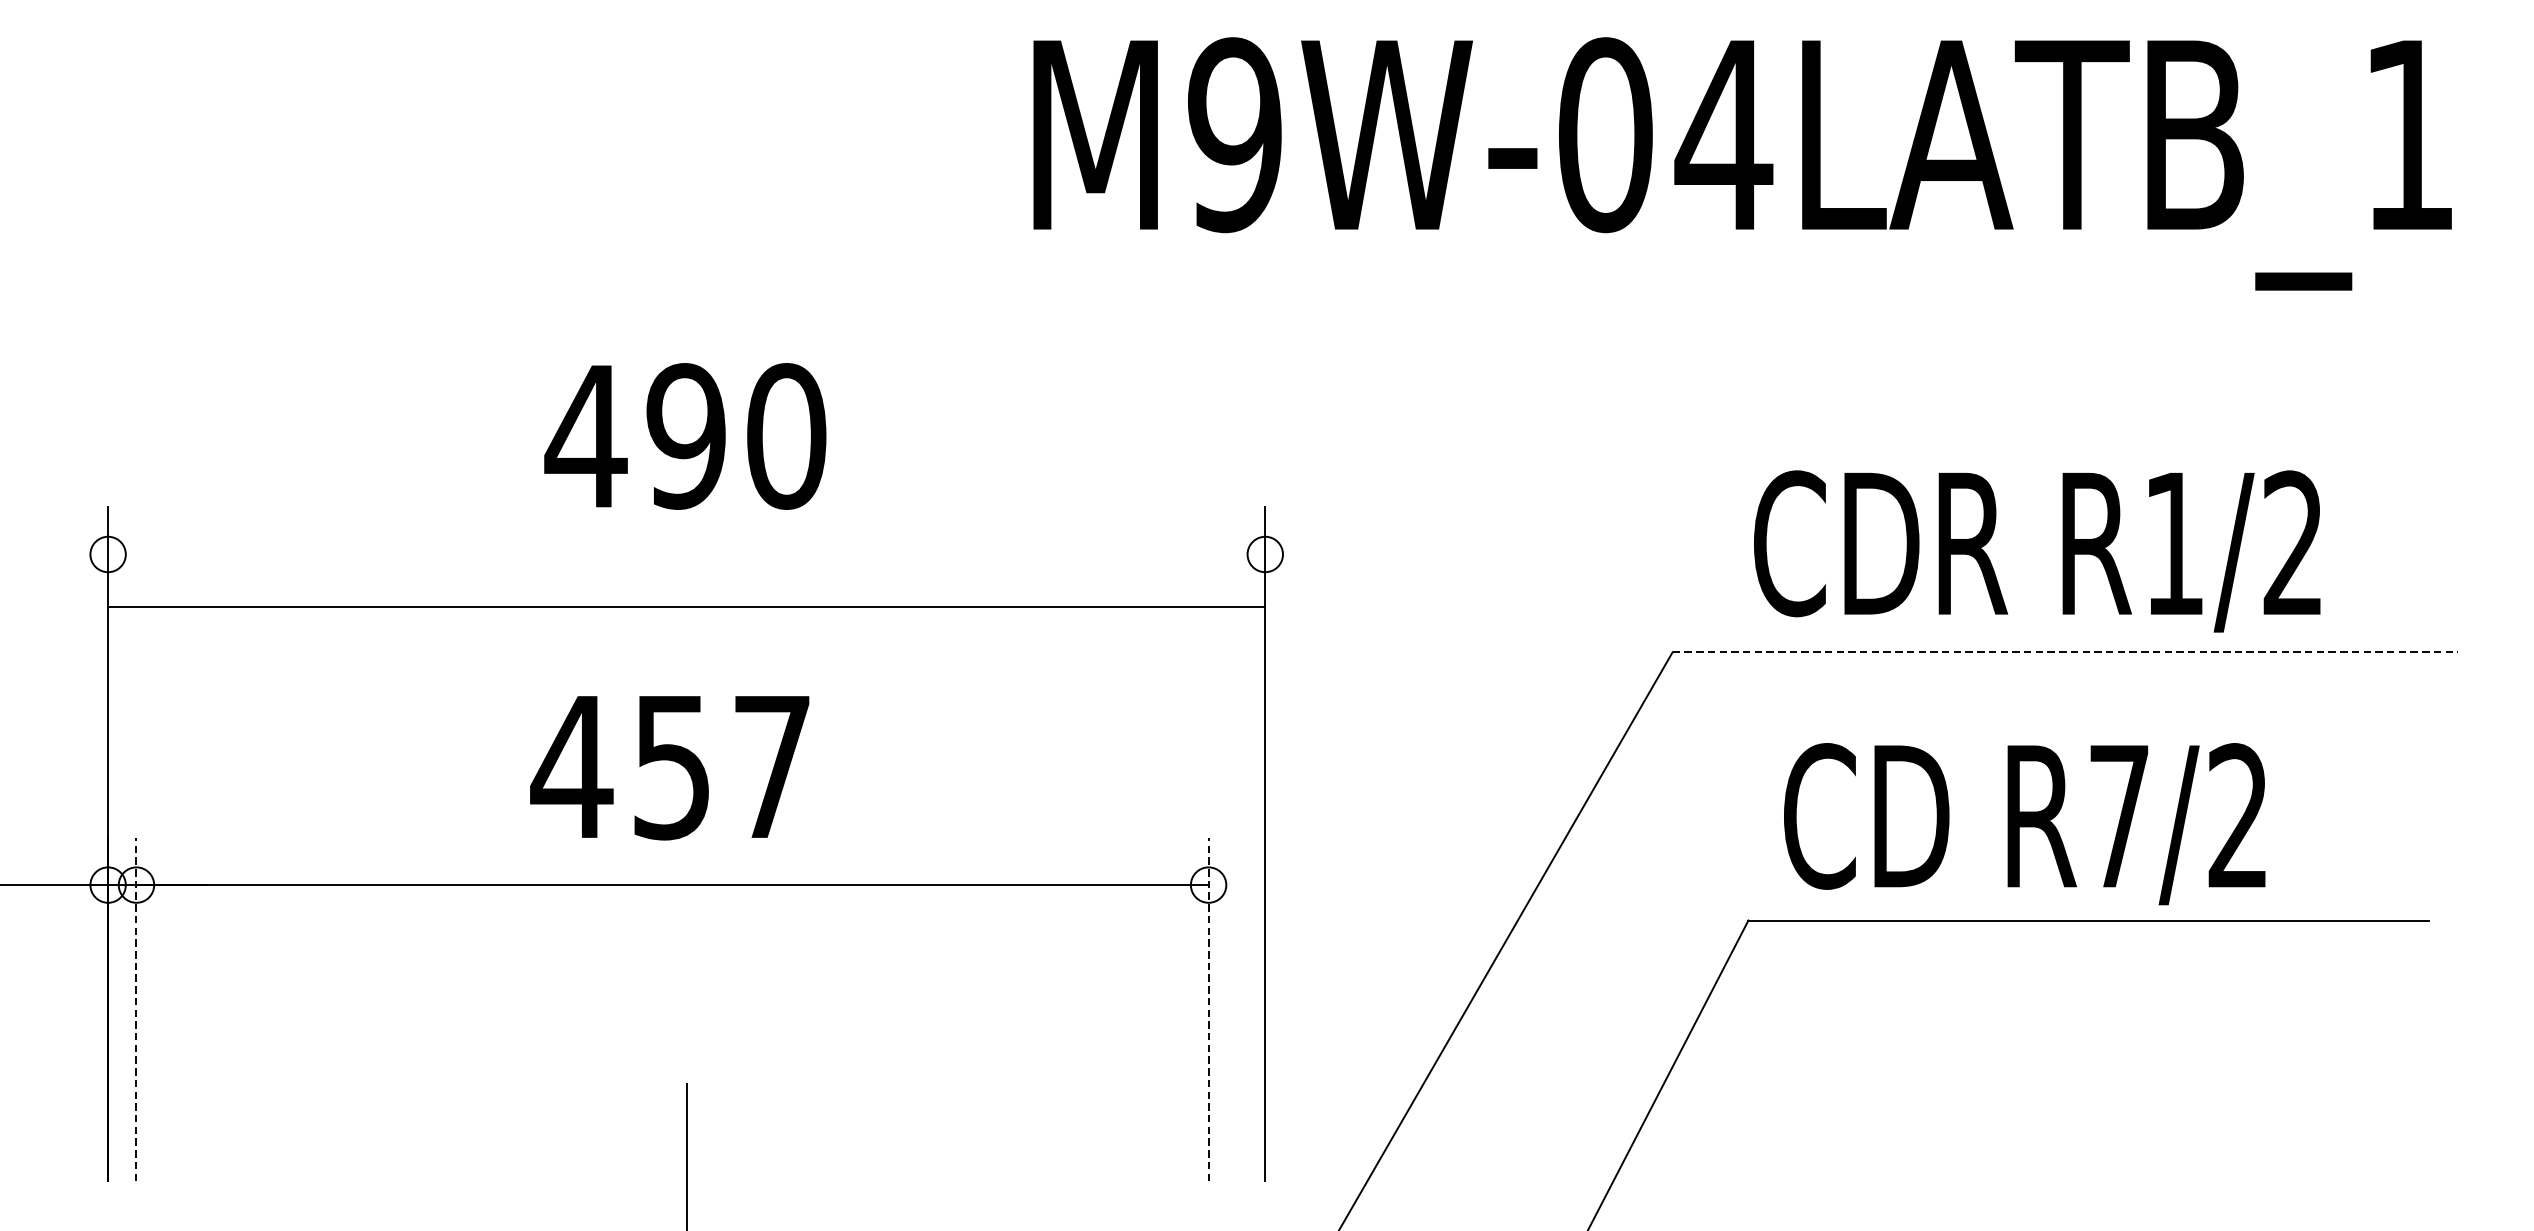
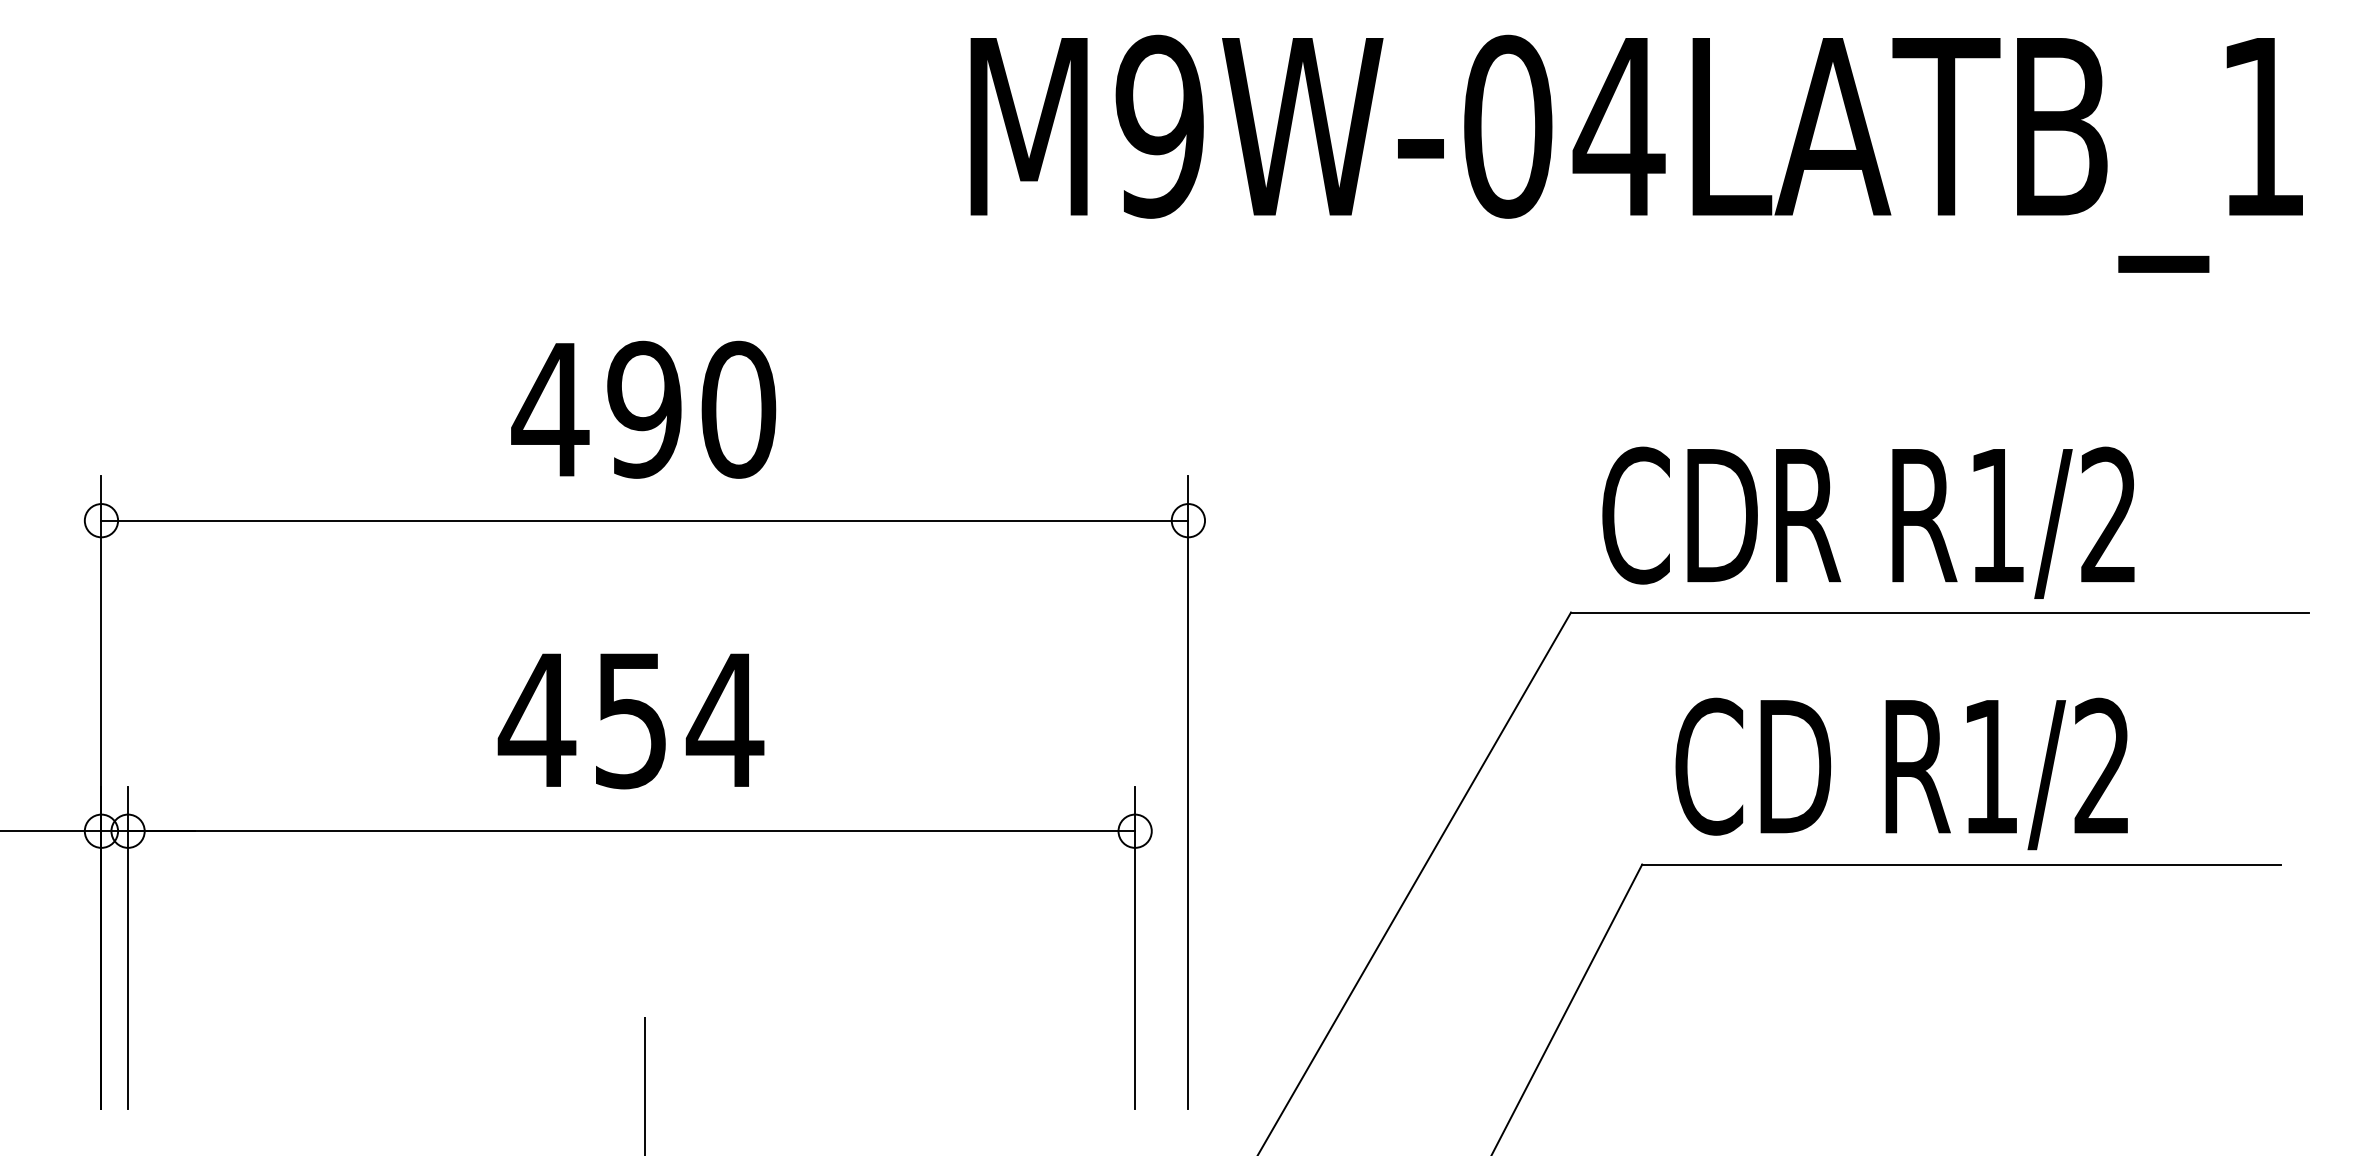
text: (2037, 551) -> (1868, 522), moved
line: (686, 606) -> (644, 520), moved
line: (2064, 652) -> (1939, 612), dashed -> solid
text: (771, 766) -> (724, 719), 457 -> 454
text: (2119, 816) -> (1990, 766), R7/2 -> R1/2
line: (136, 1008) -> (128, 947), dashed -> solid
line: (1208, 1008) -> (1135, 947), dashed -> solid

